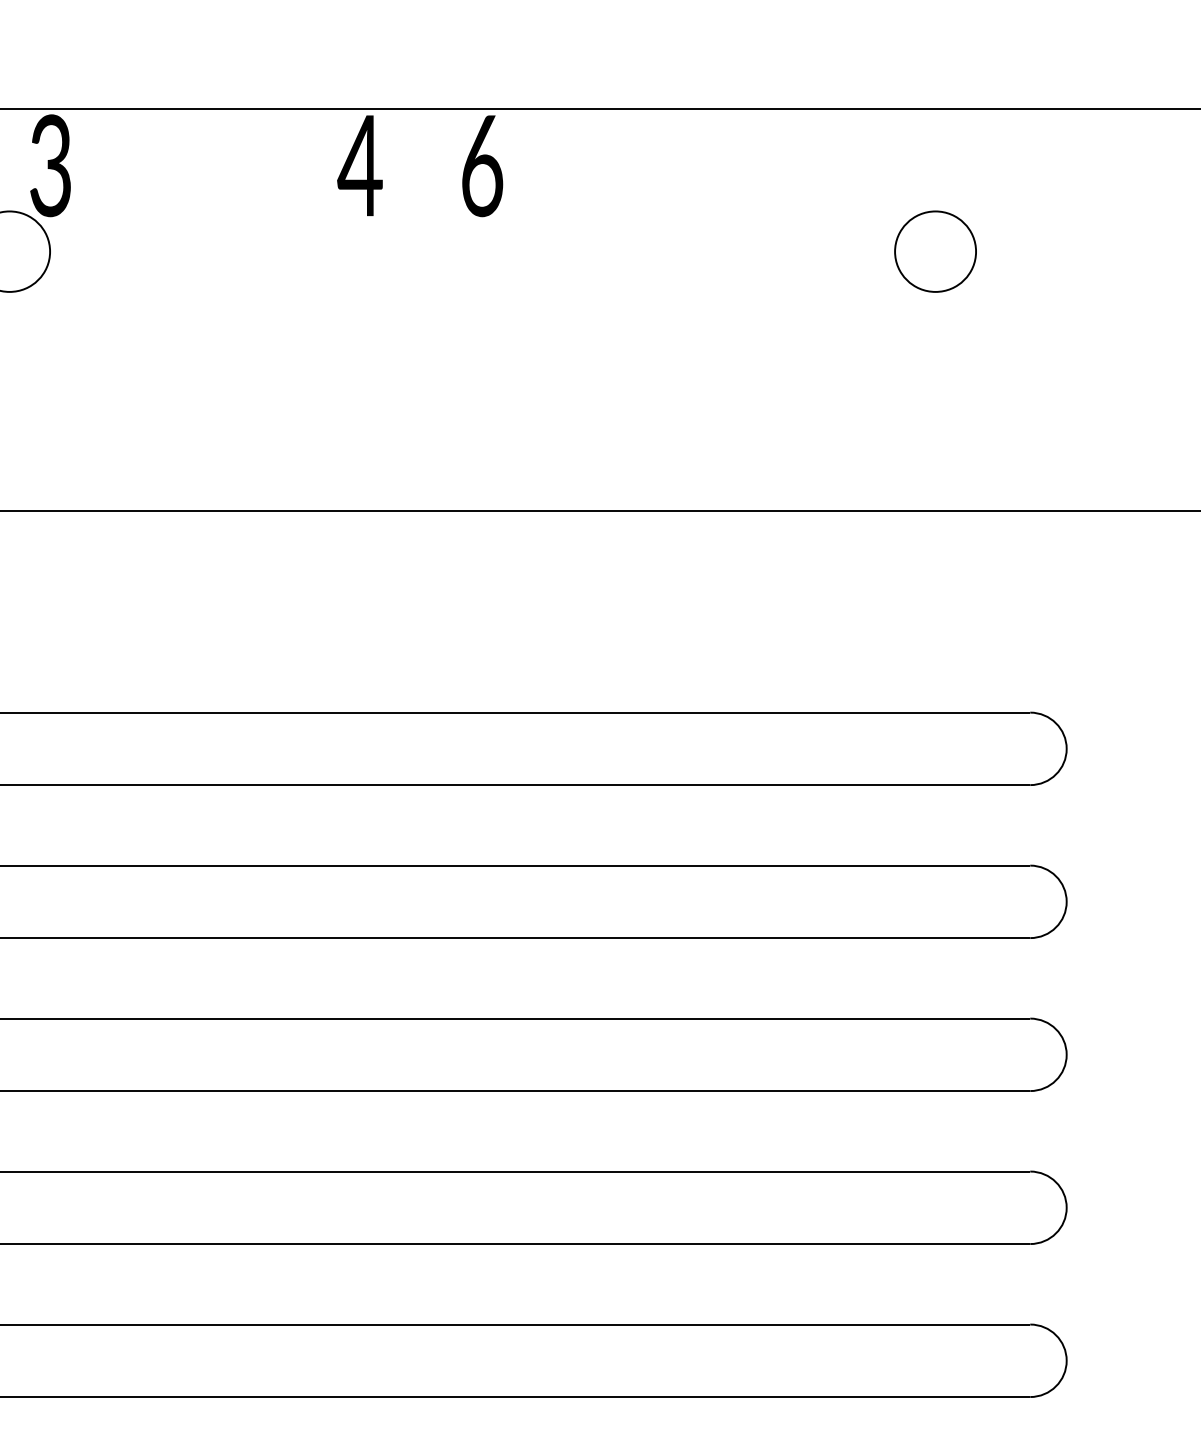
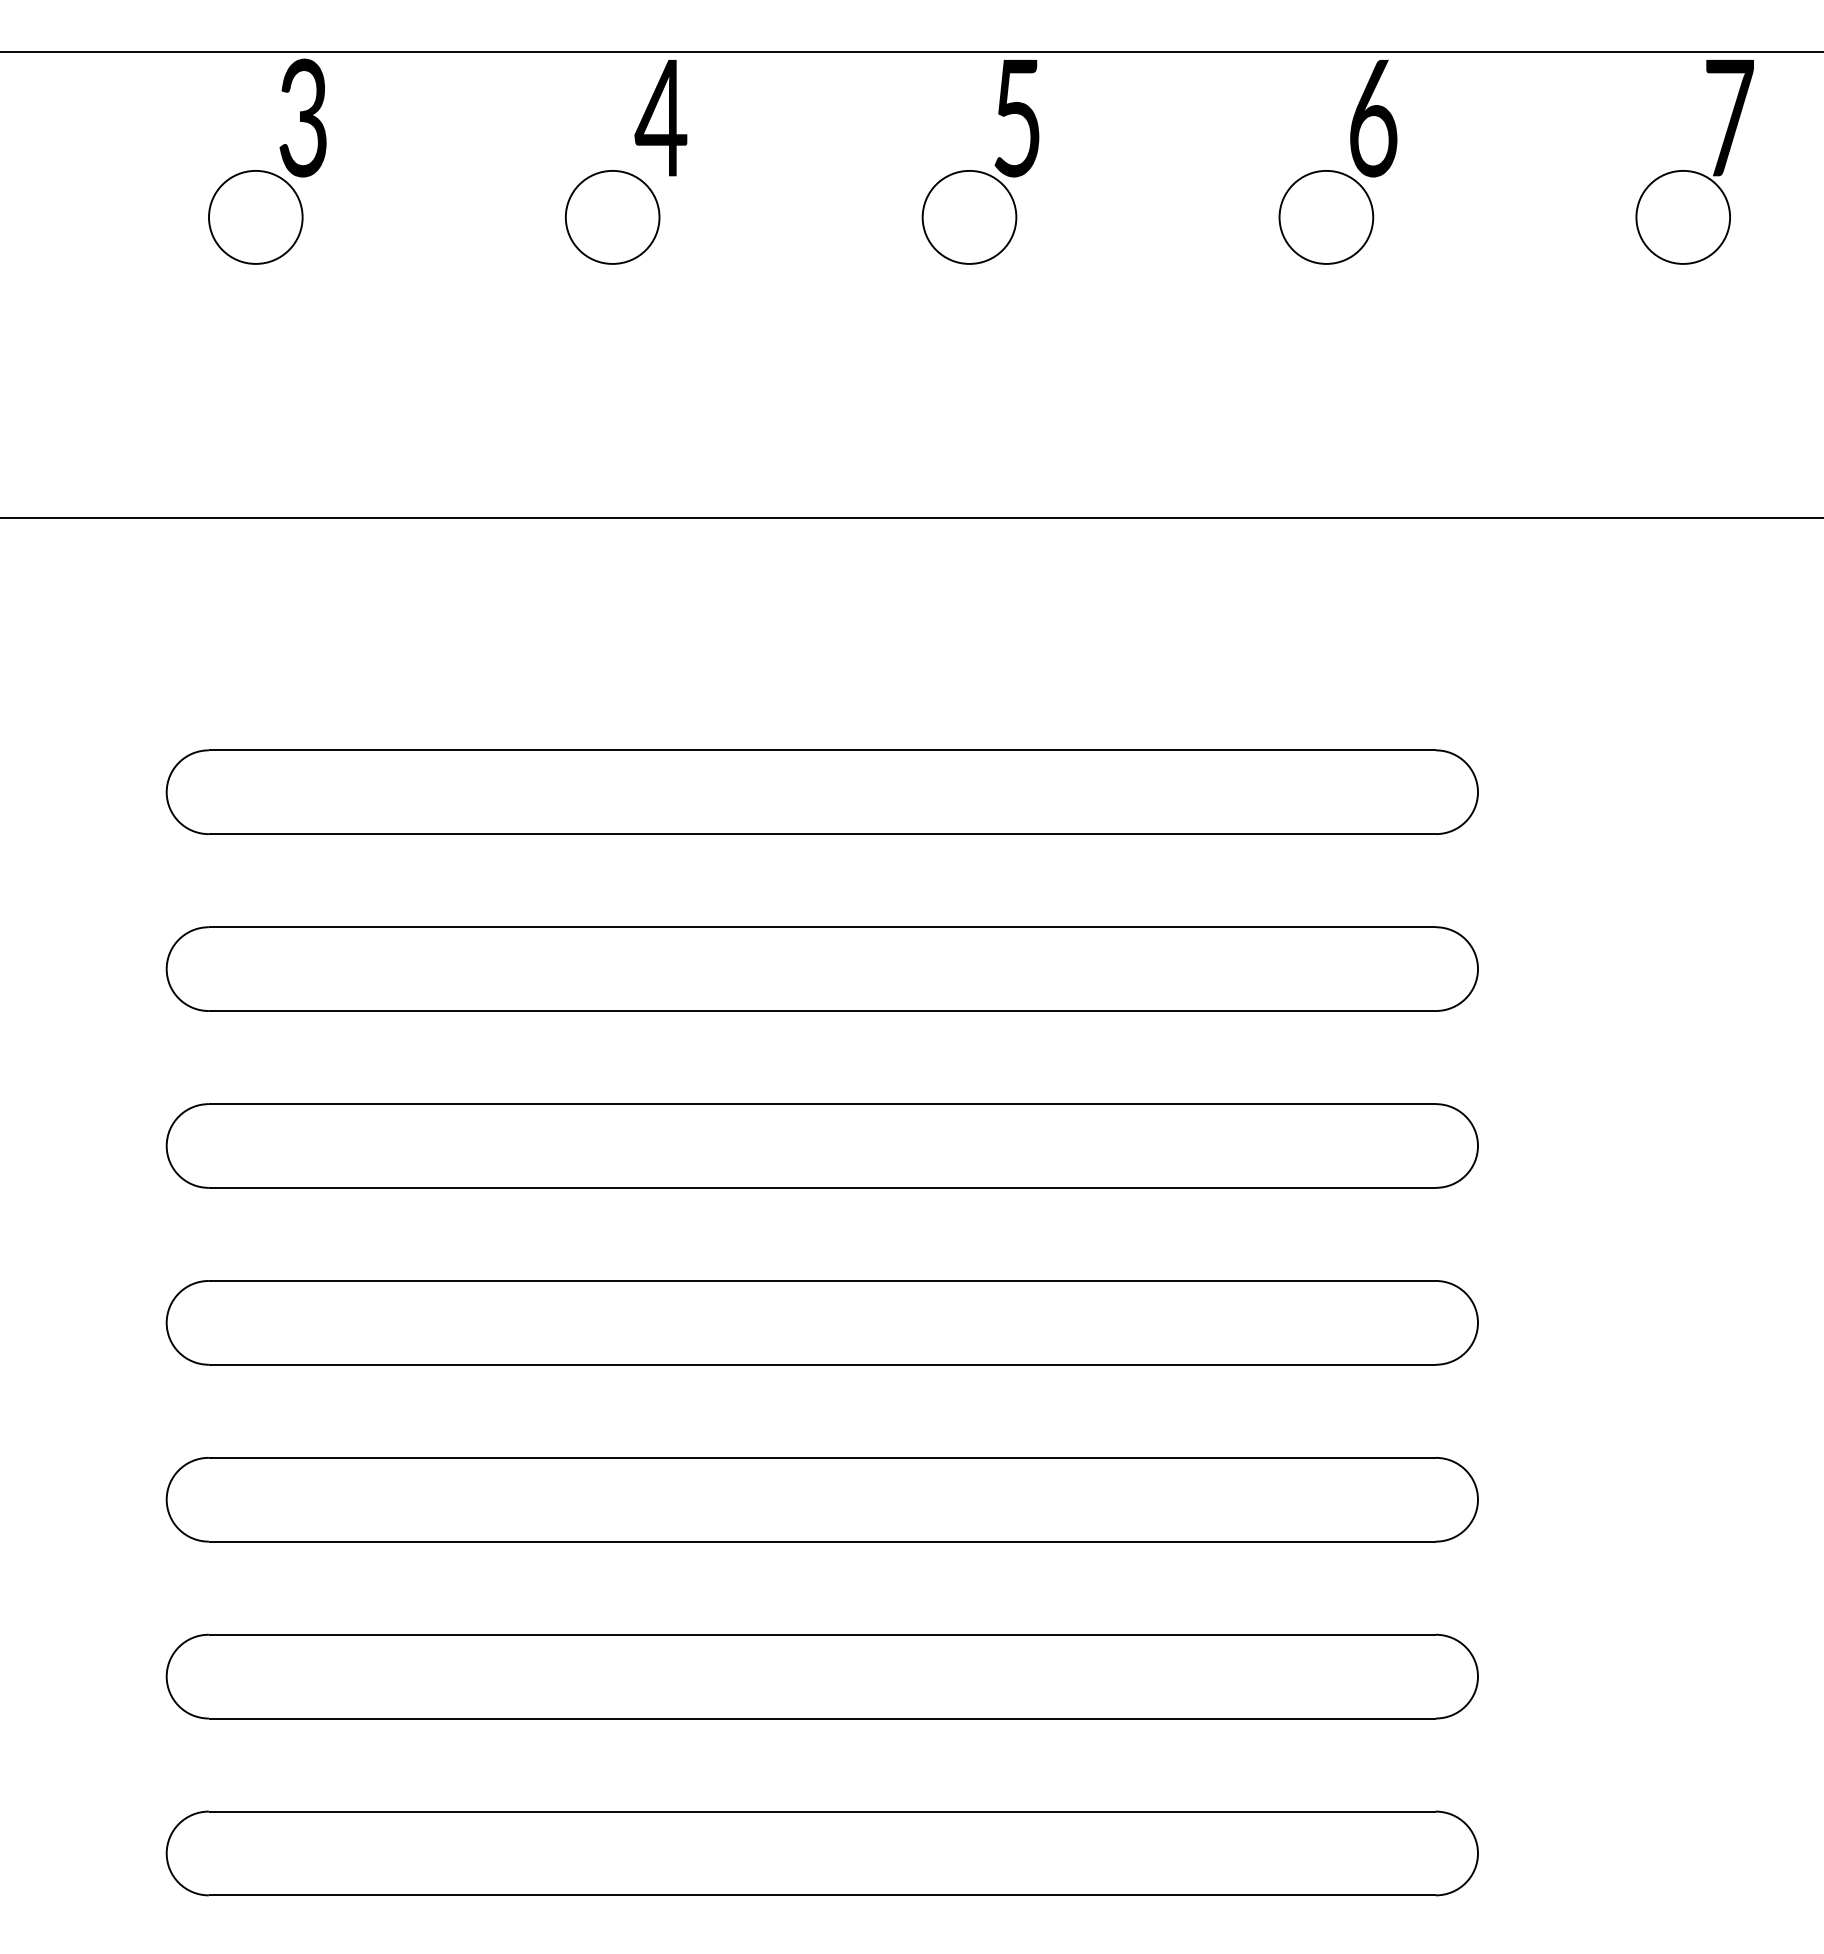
text: (482, 166) -> (1373, 118), moved
part: (634, 211) -> (978, 170), added
part: (318, 251) -> (612, 217), added

